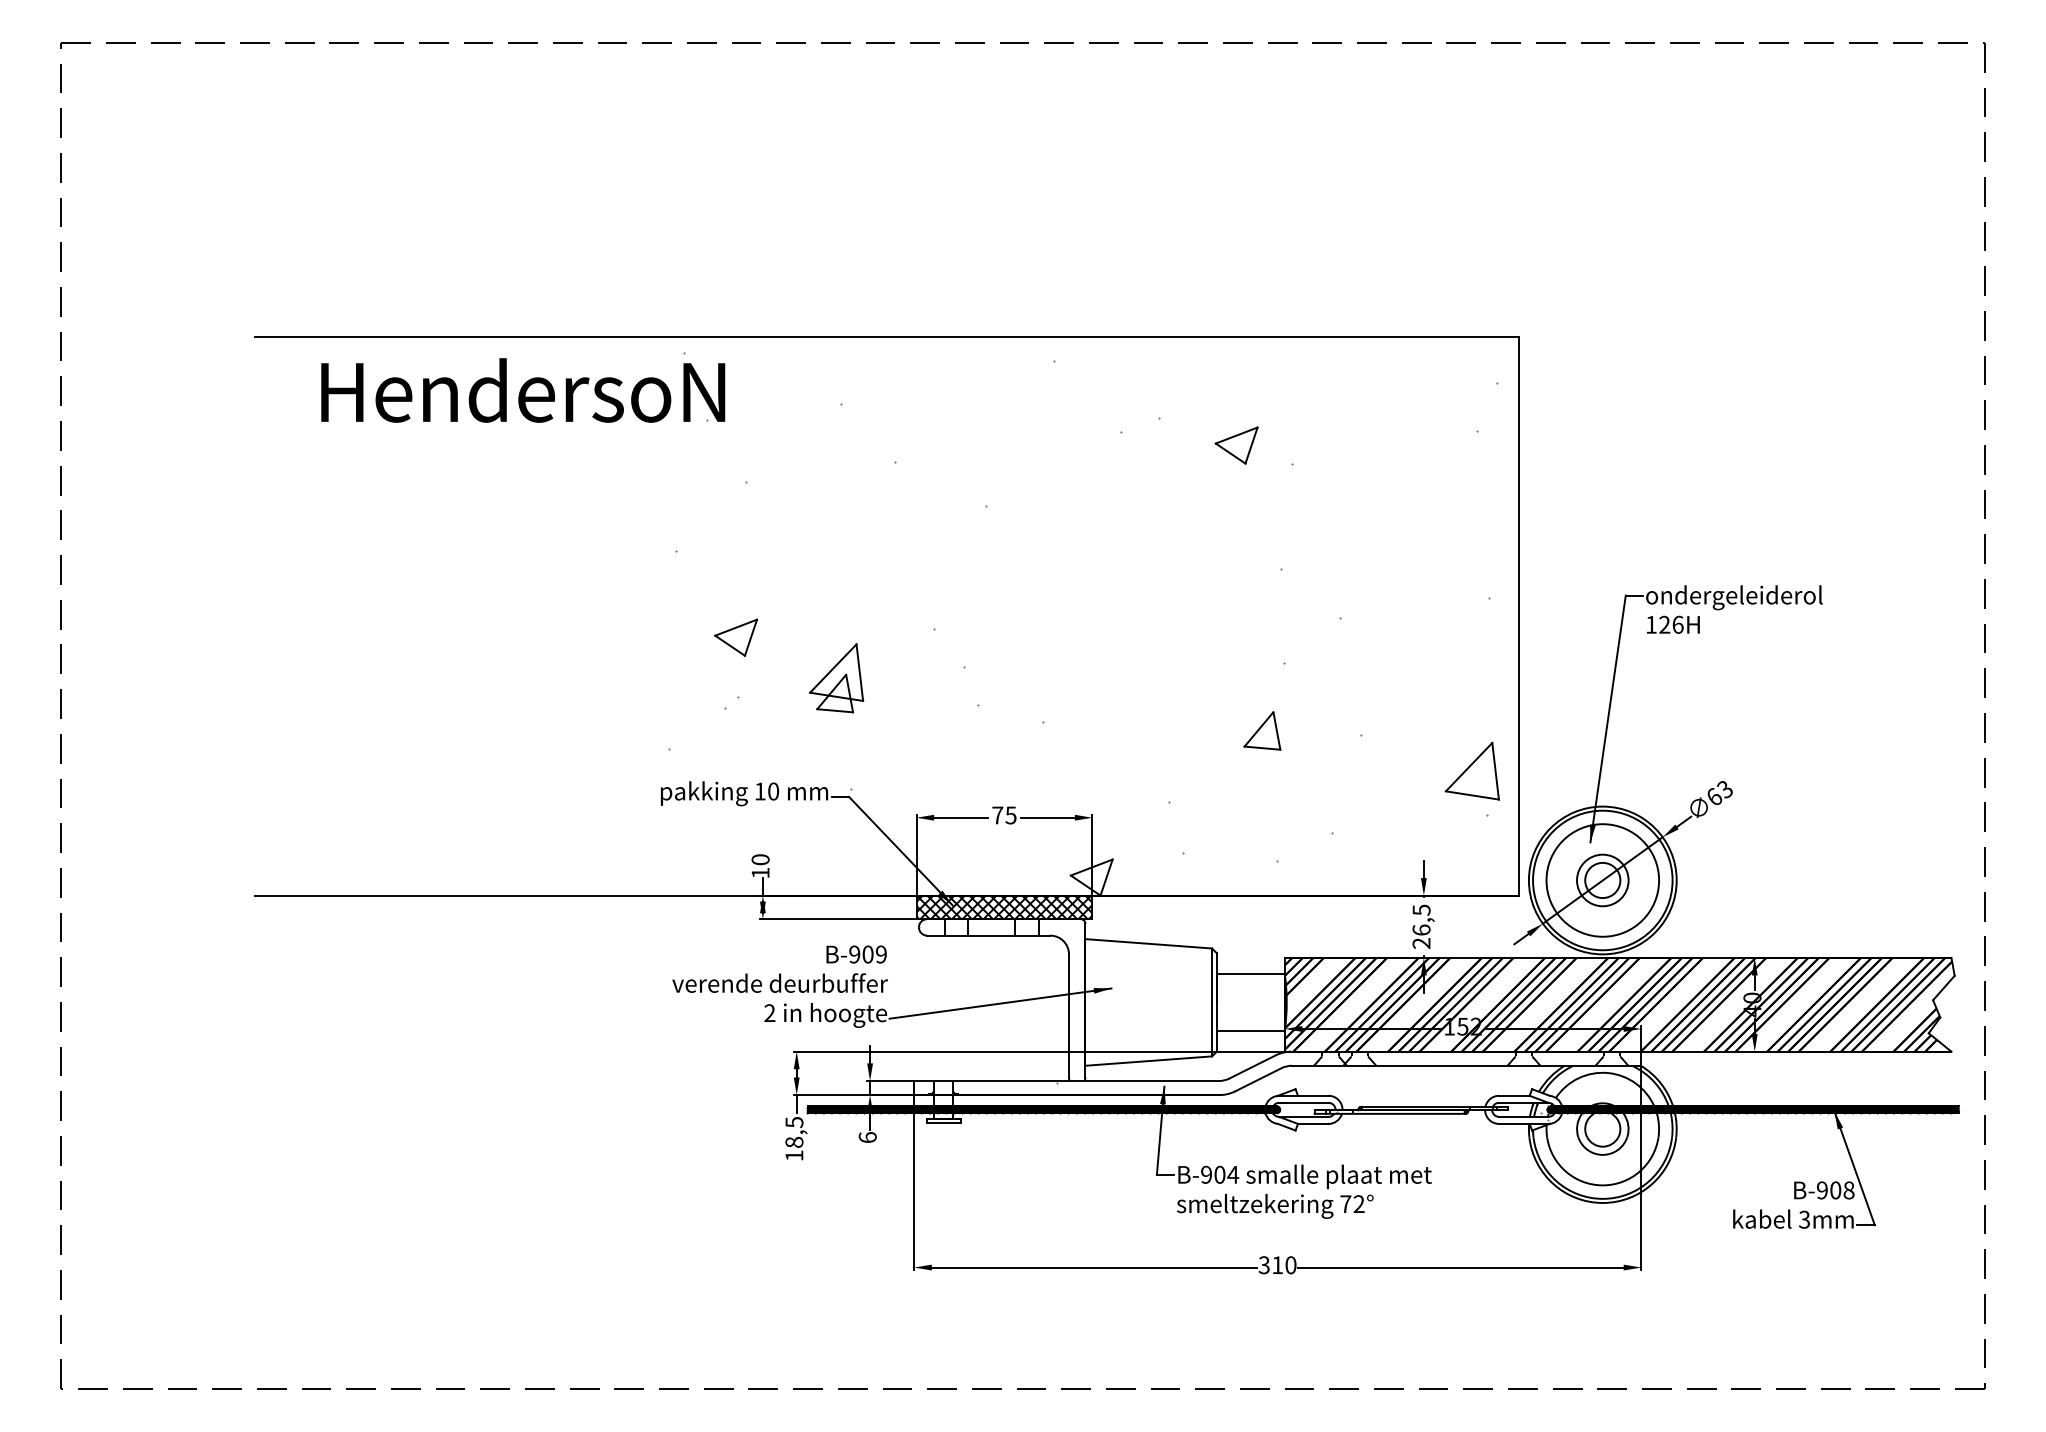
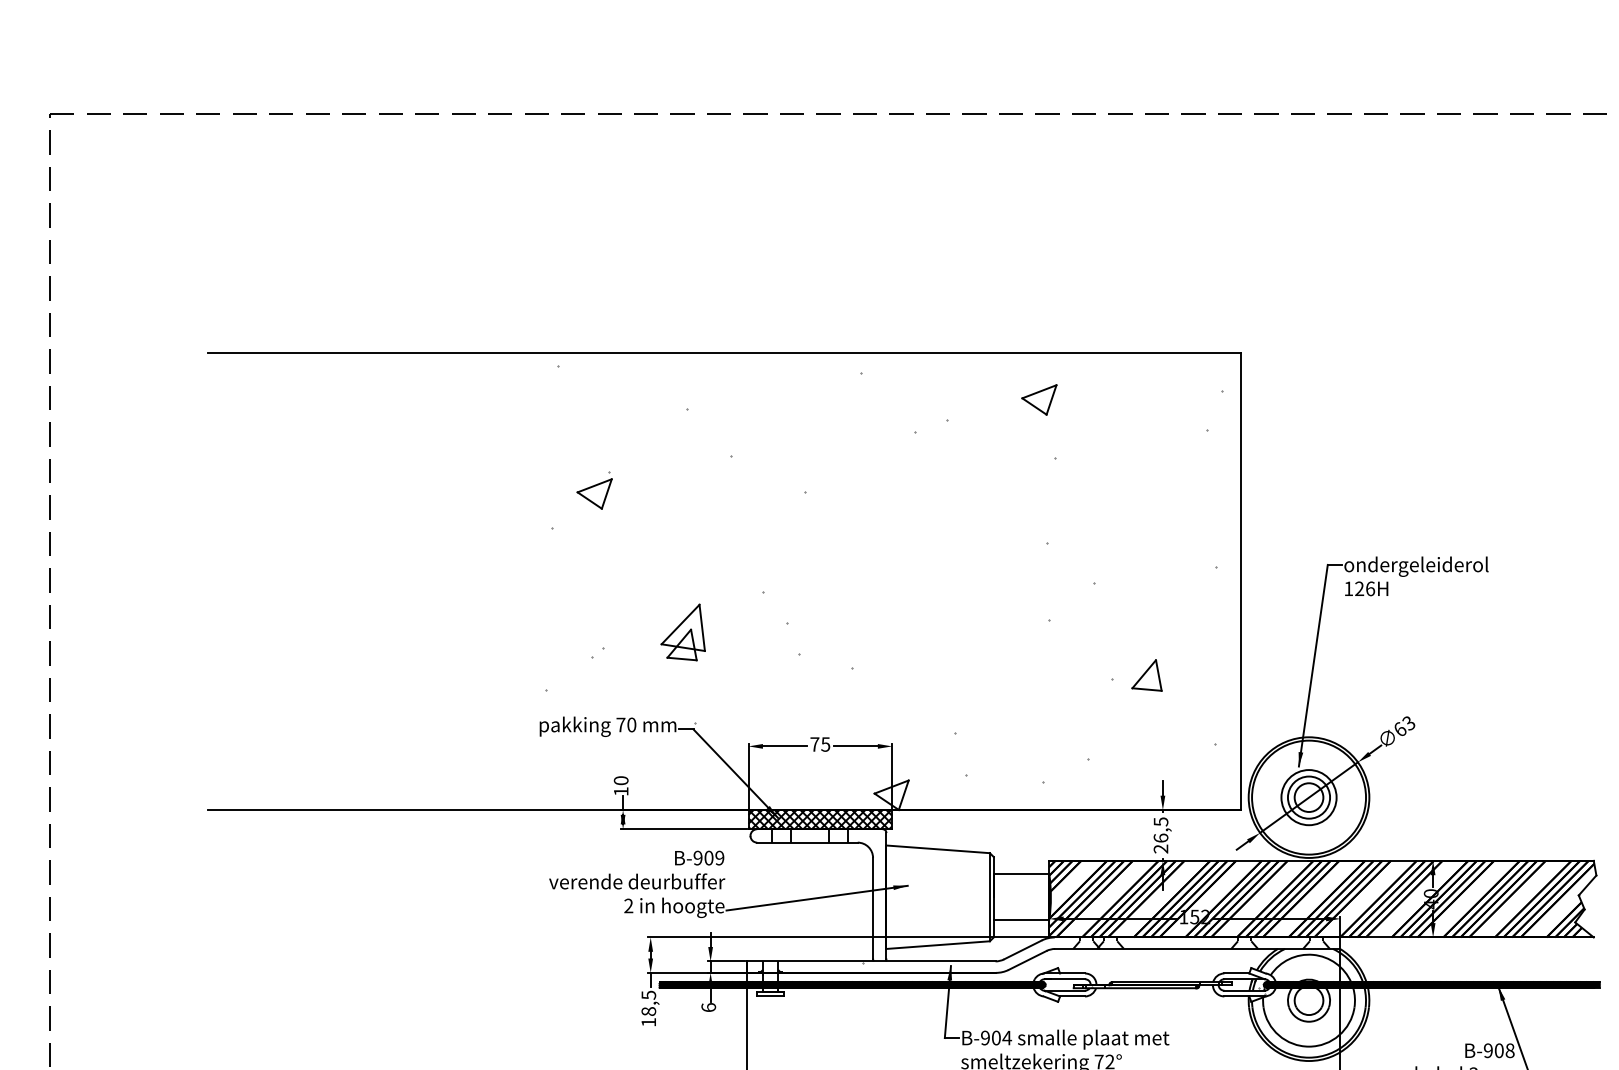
part: (523, 390) -> (427, 397), removed
part: (1236, 445) -> (1039, 399), moved
part: (736, 637) -> (594, 493), moved
part: (1262, 730) -> (1147, 675), moved
part: (1471, 770) -> (1201, 707), removed
text: (759, 791) -> (620, 724), 10 -> 70
circle: (1602, 880) -> (1308, 797), size x0.6

